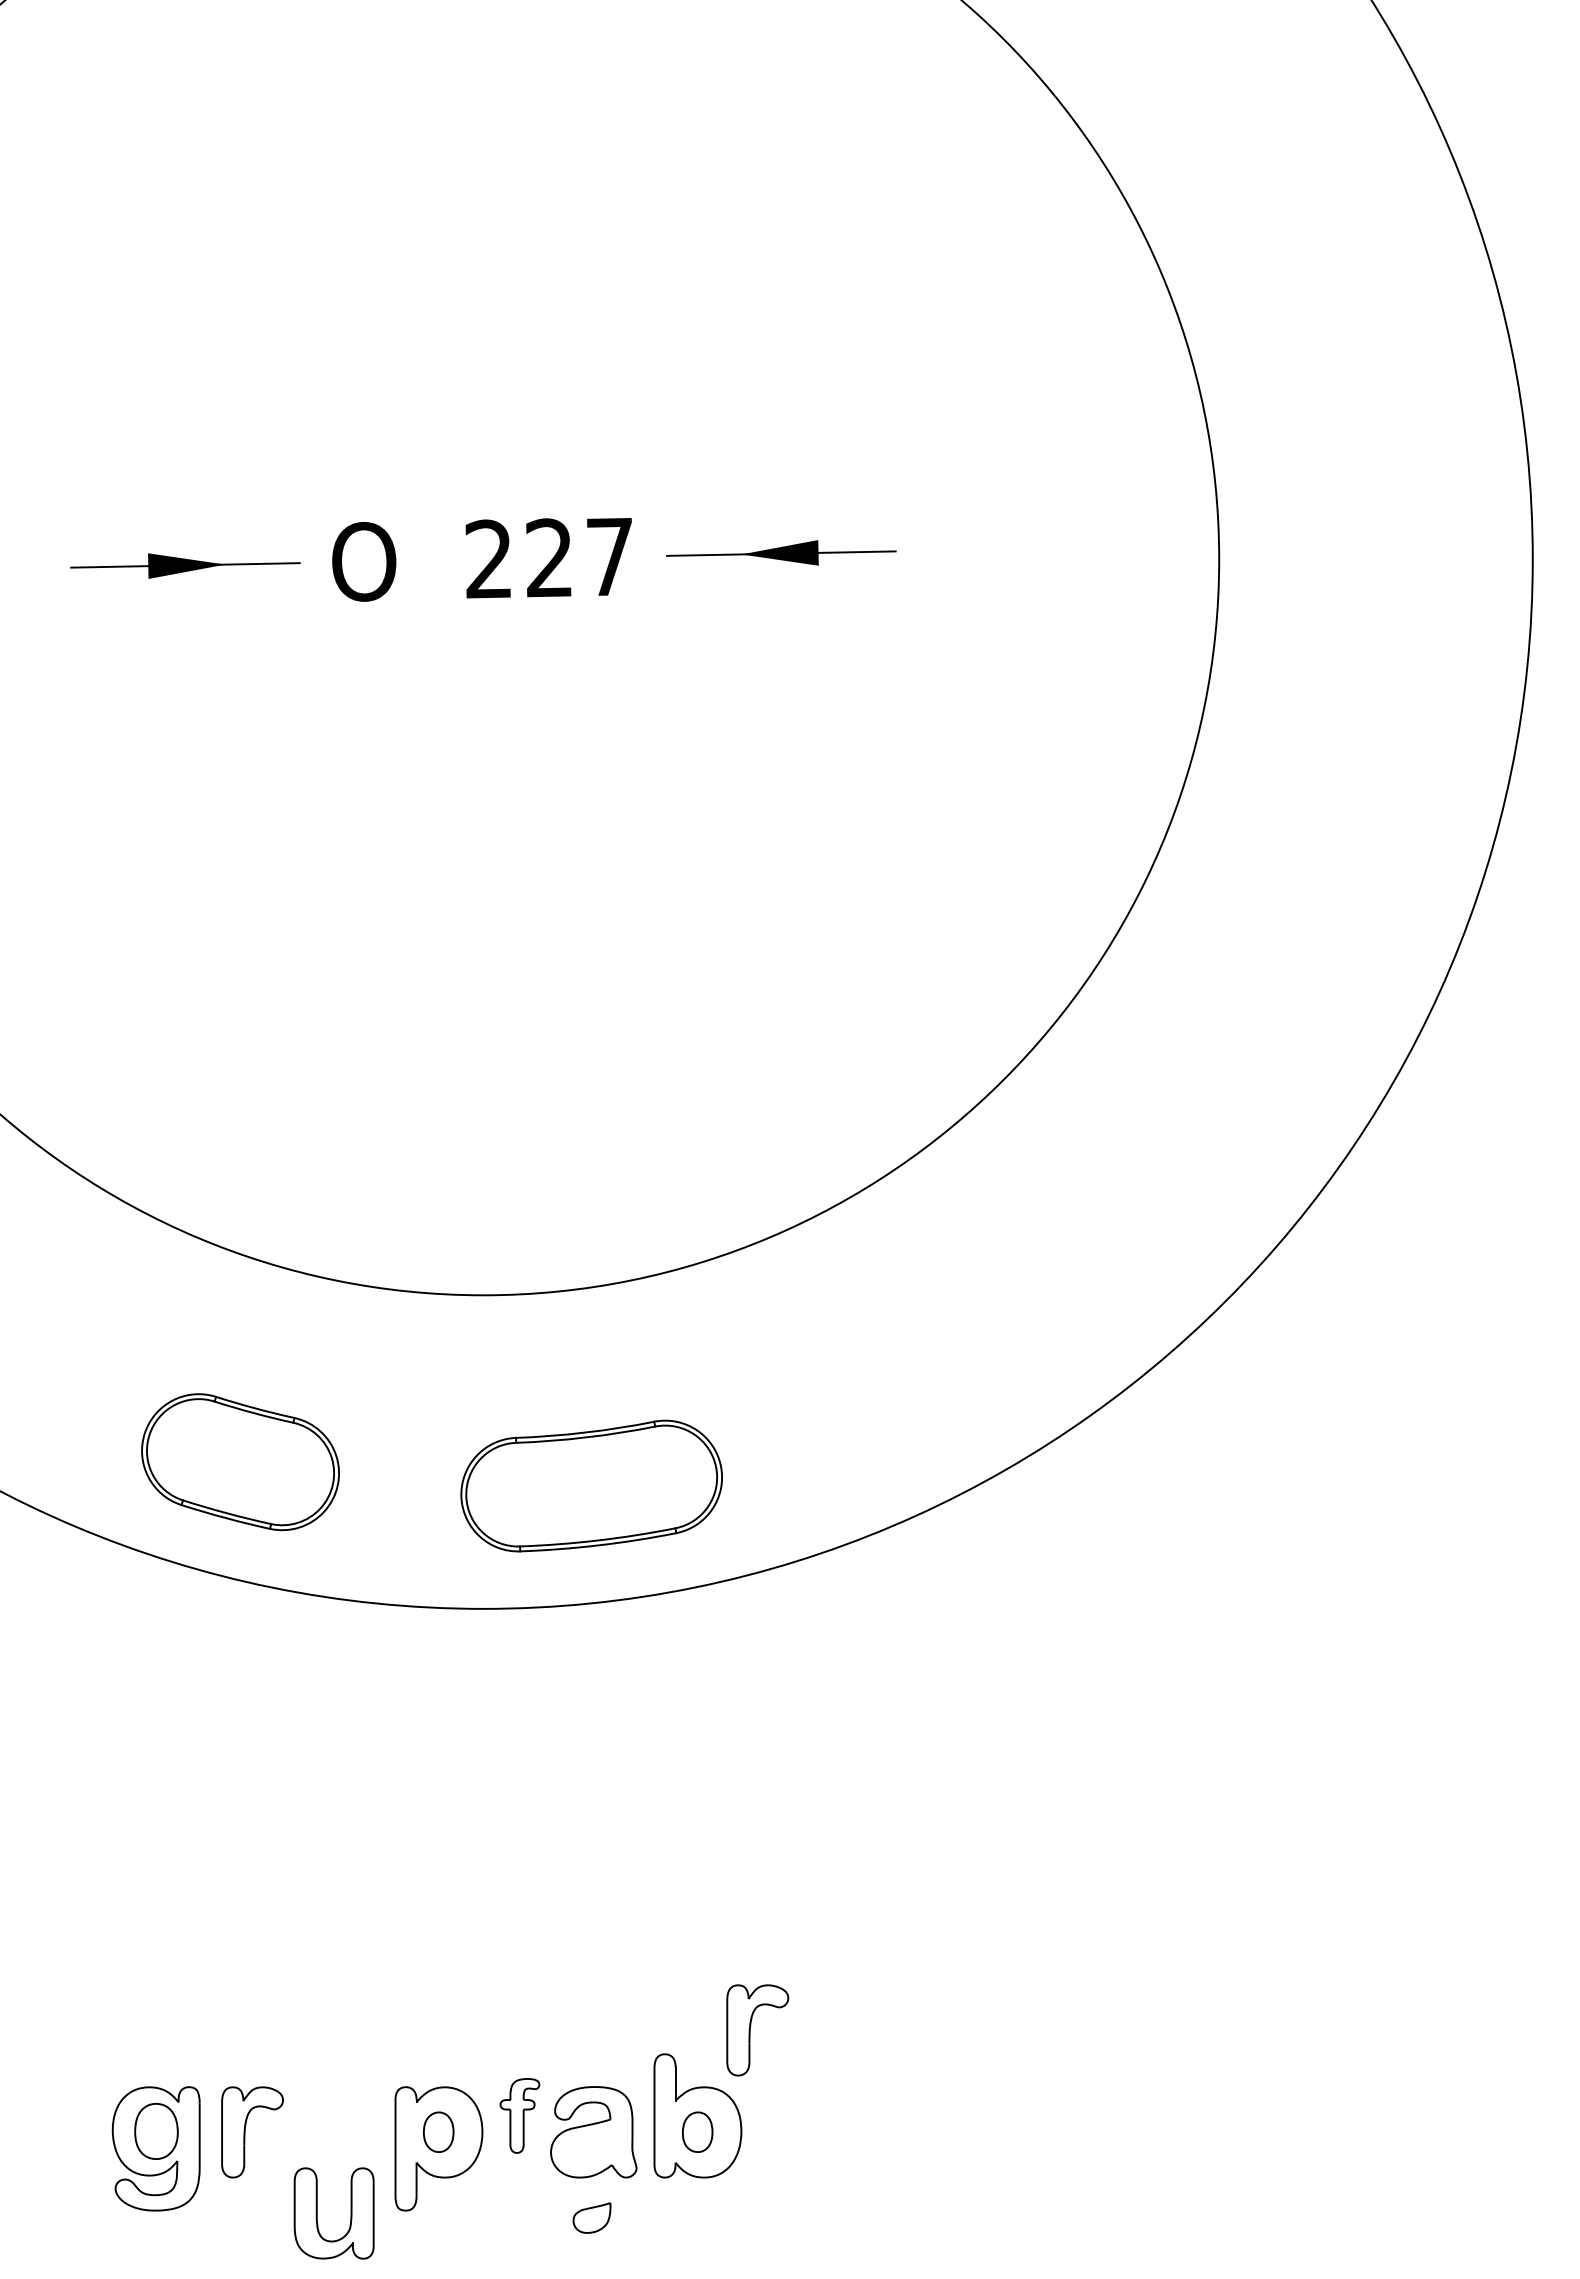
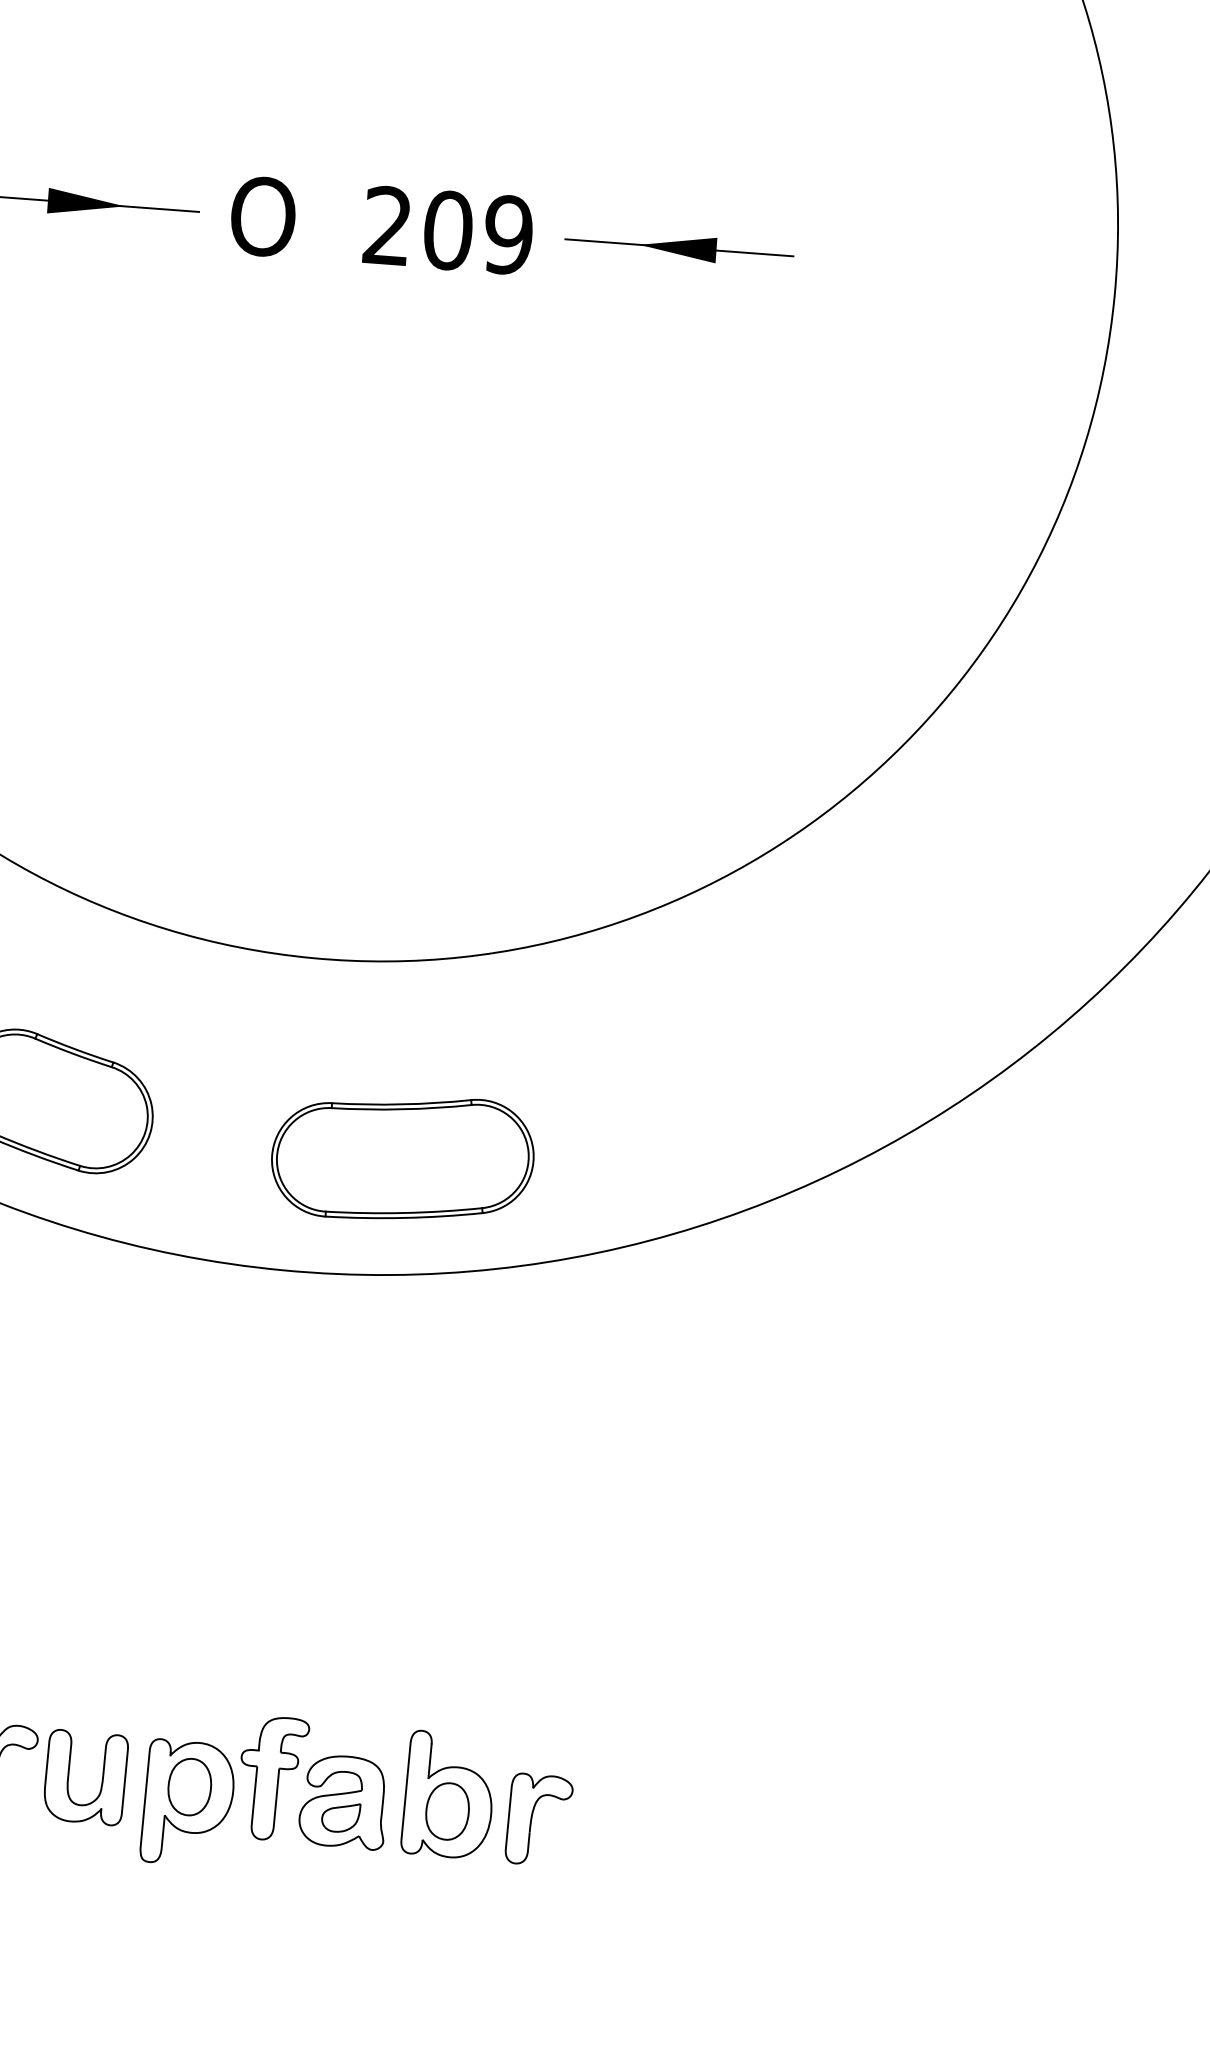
text: (579, 557) -> (478, 232), 227 -> 209
part: (750, 2030) -> (531, 1819), moved
part: (519, 2115) -> (271, 1778), size x1.67
part: (438, 2132) -> (189, 1787), size x1.43
part: (697, 2132) -> (447, 1811), size x1.43
part: (317, 2213) -> (69, 1776), moved
part: (591, 2217) -> (340, 1816), moved

